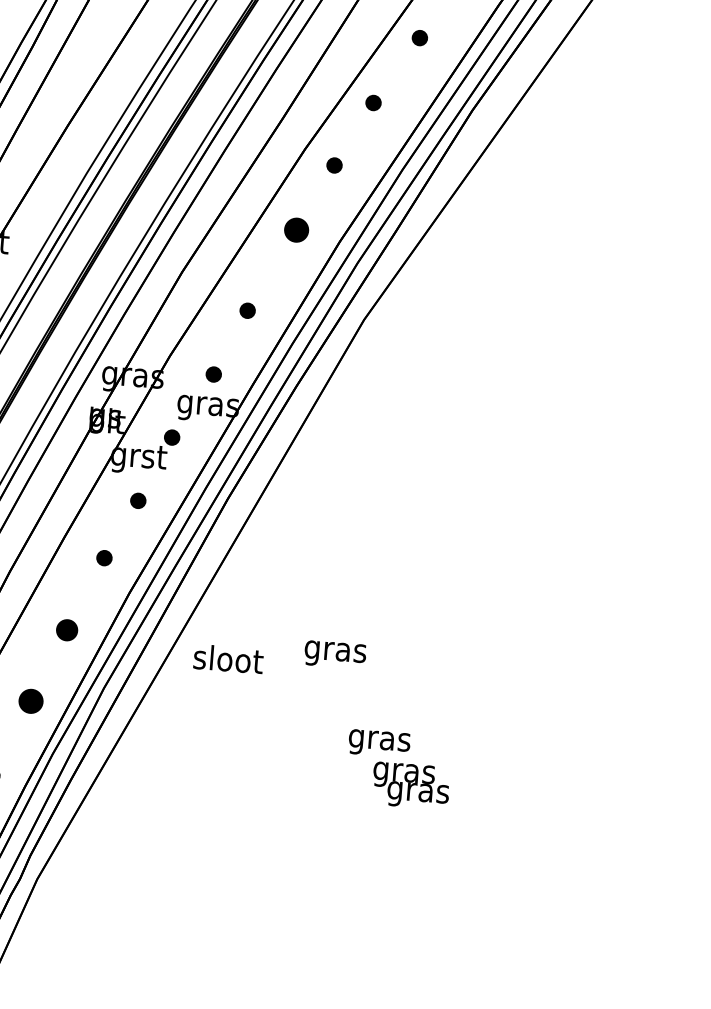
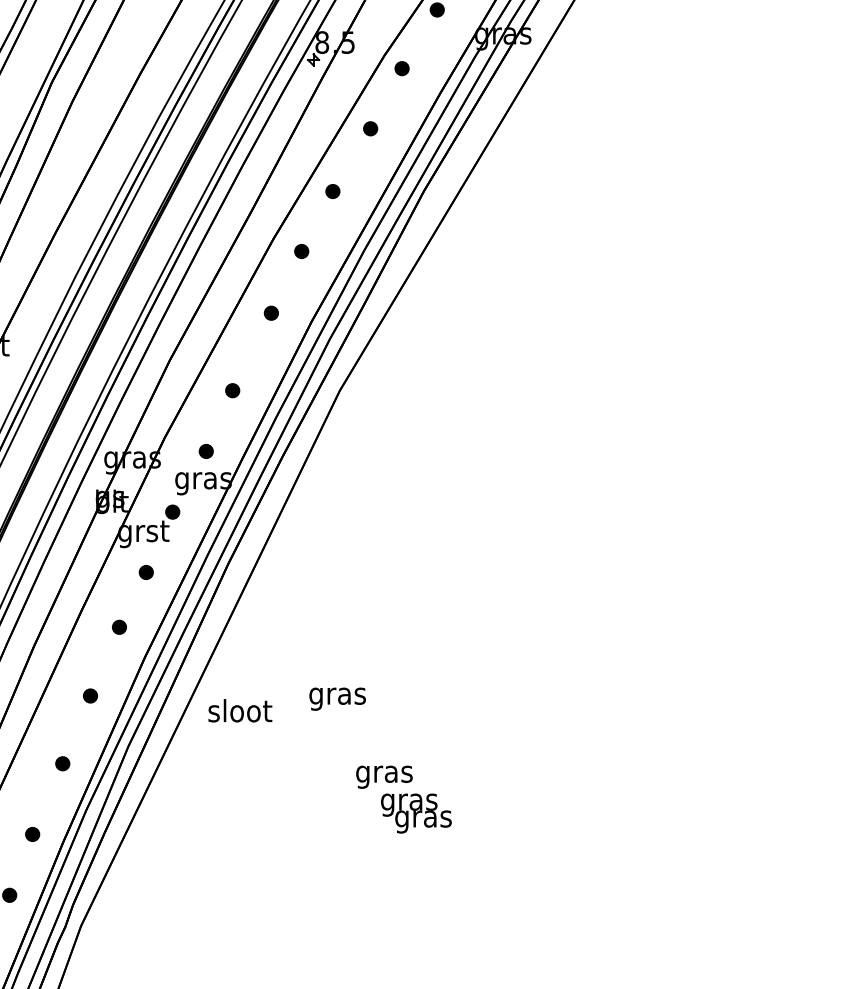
part: (295, 229) -> (270, 312), size x0.62
part: (67, 629) -> (90, 695), size x0.71
part: (30, 701) -> (62, 763), size x0.62

